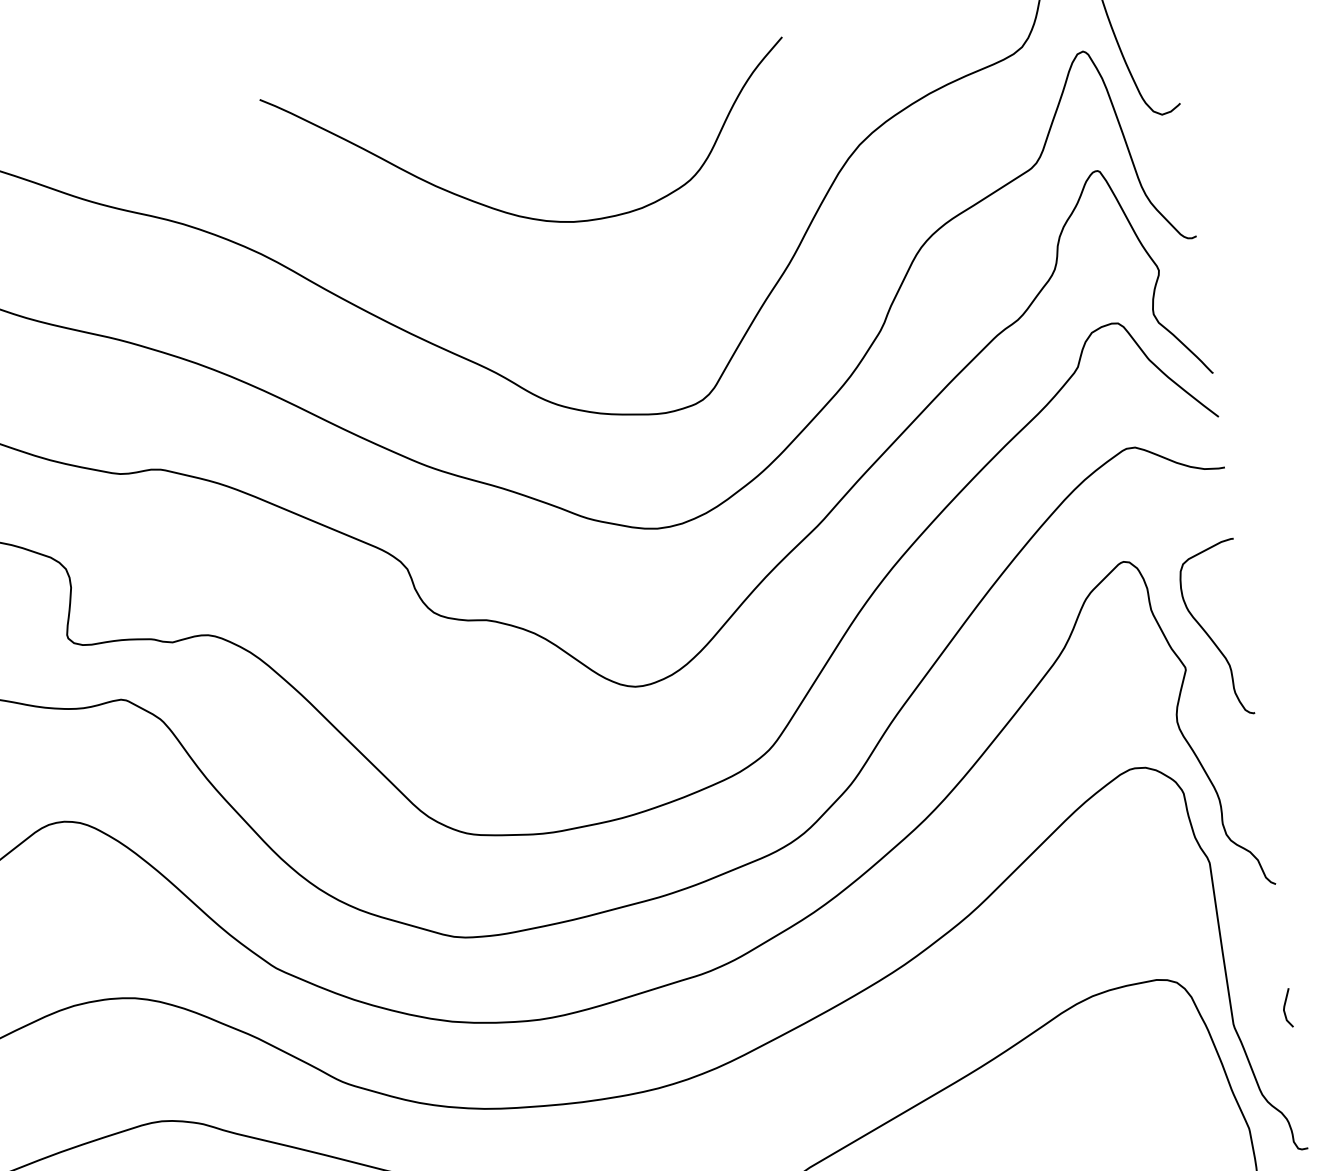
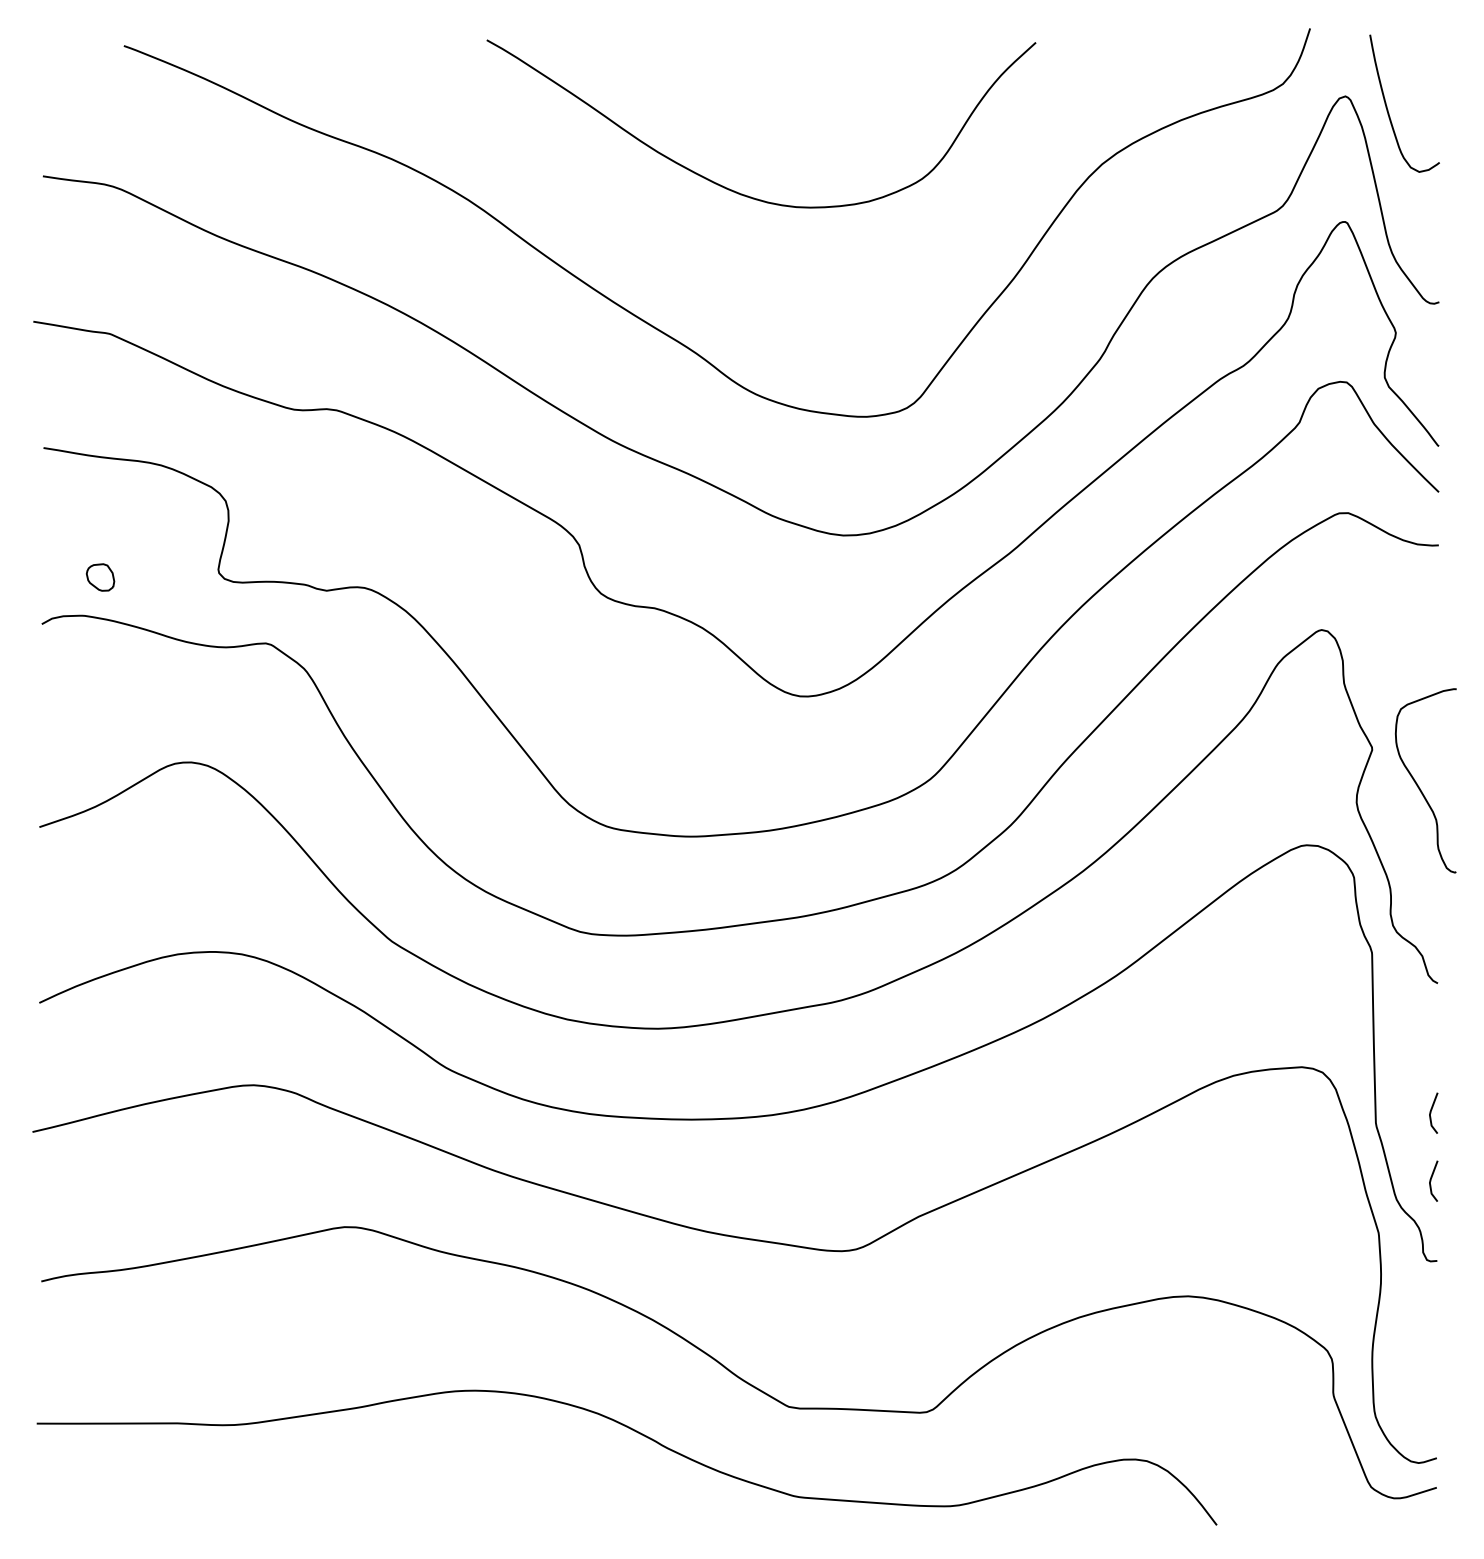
curve: (1209, 635) -> (1419, 786), moved
line: (1293, 1072) -> (1431, 1180), added

